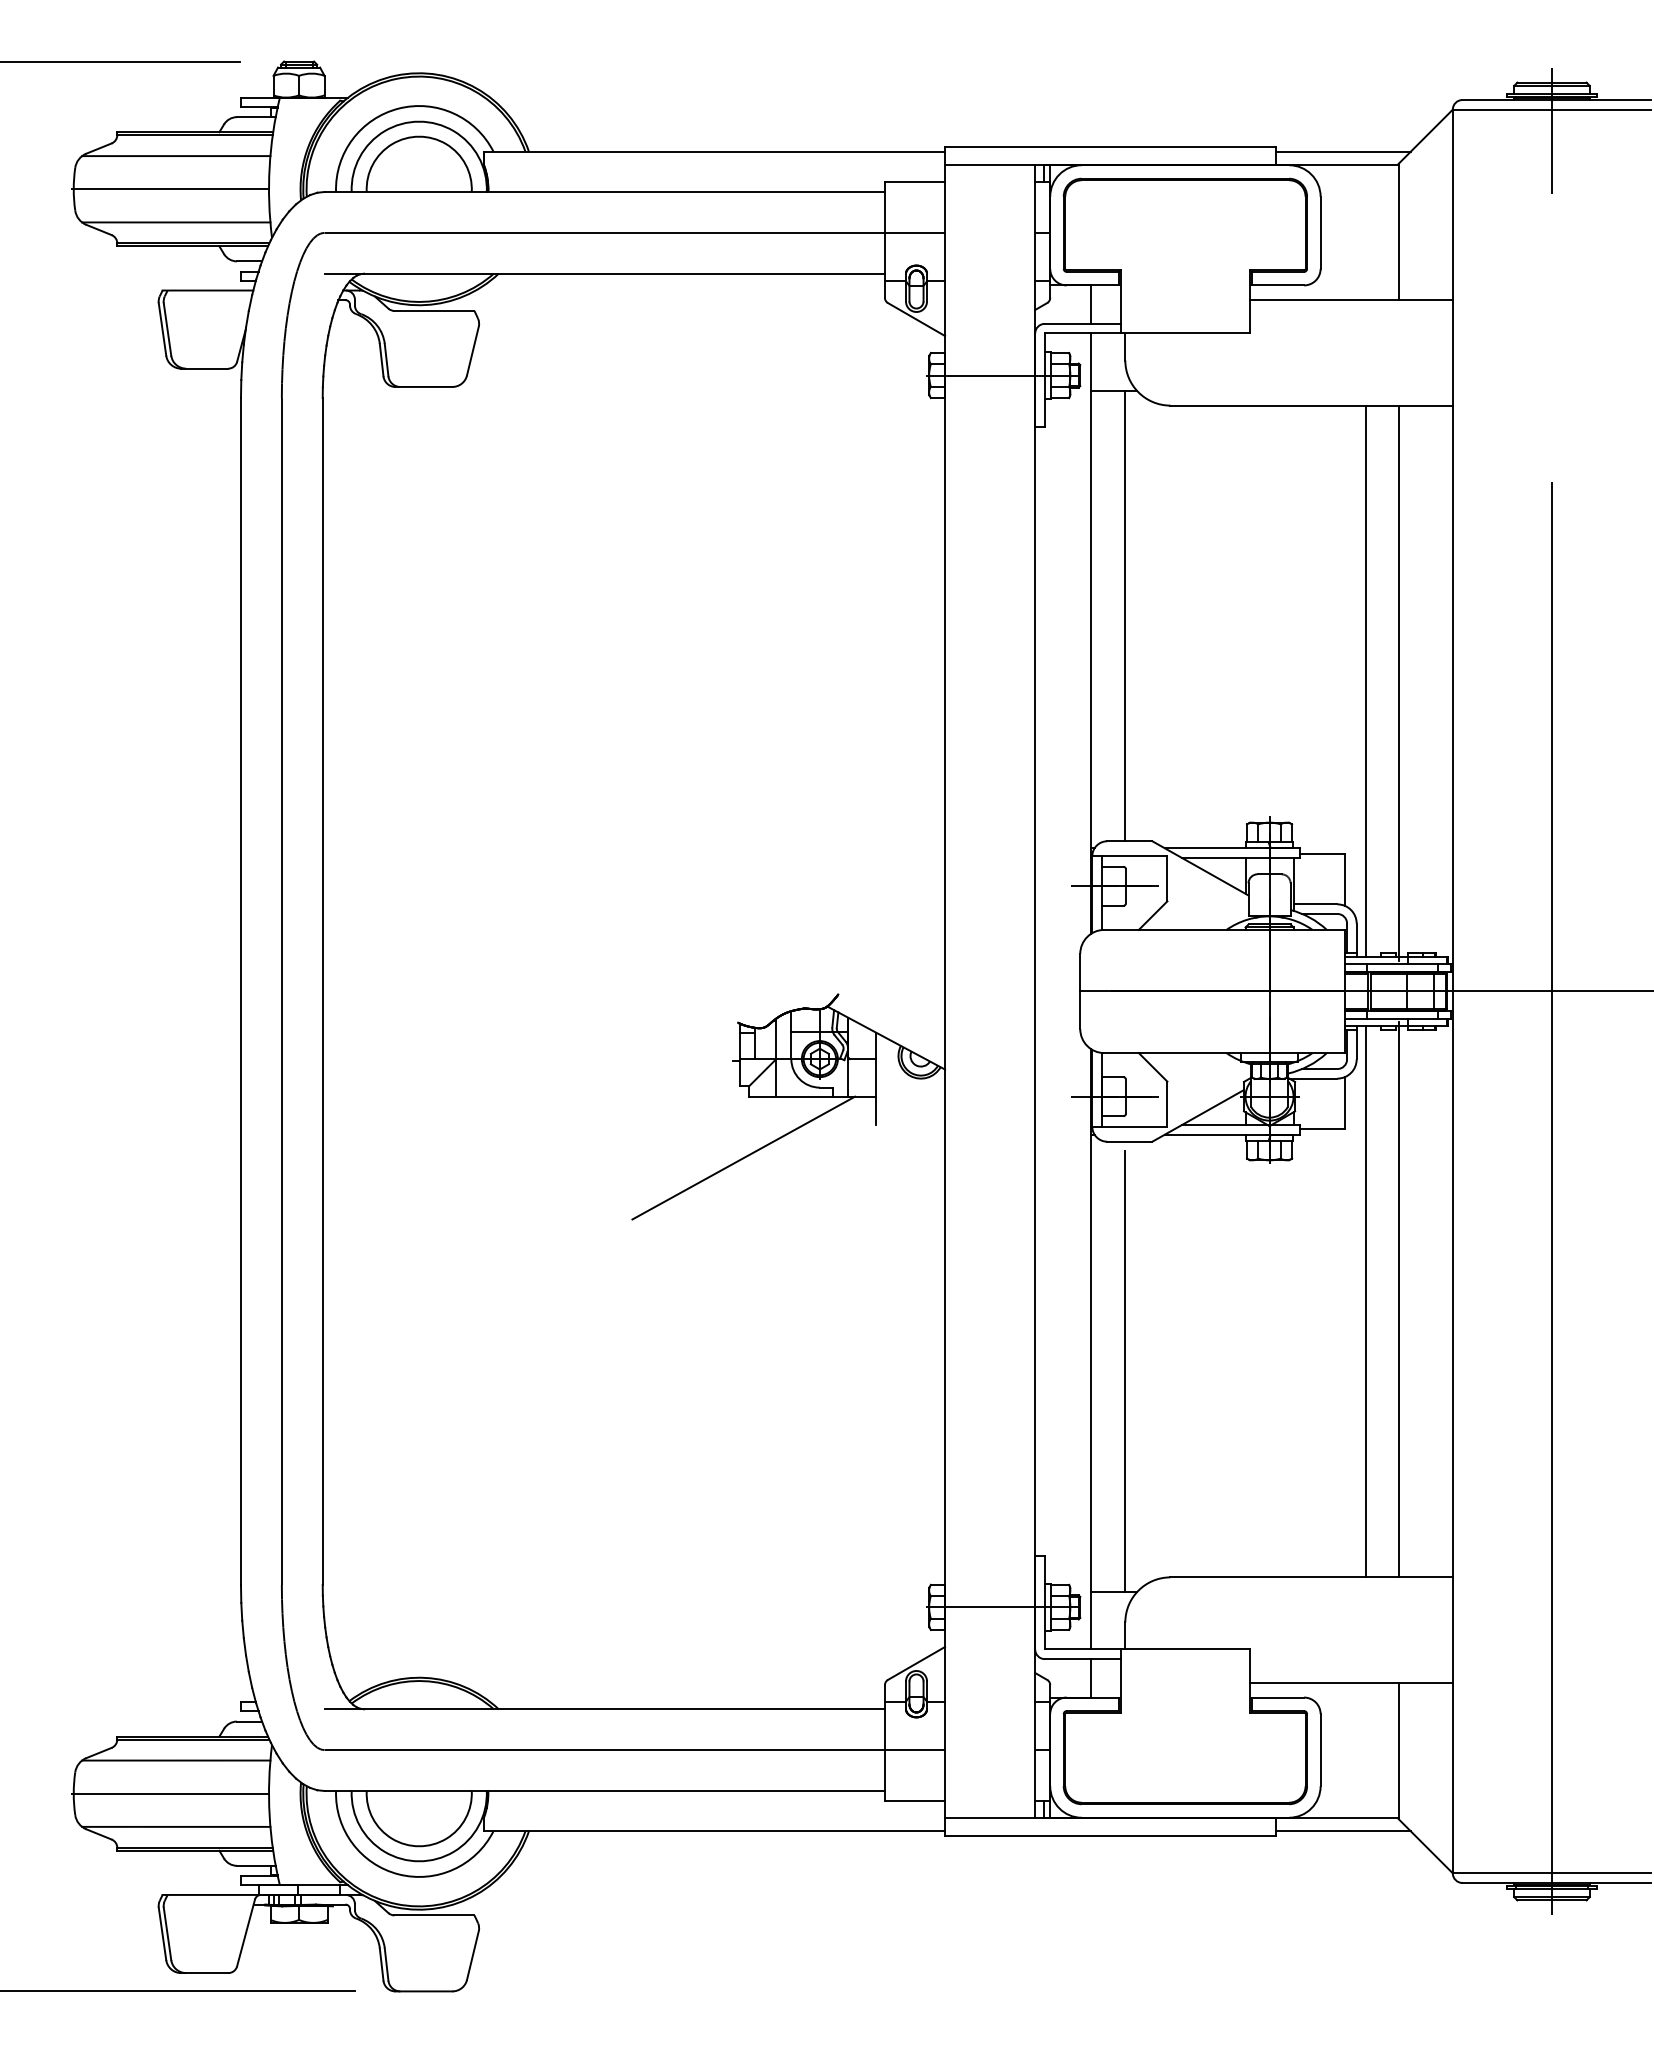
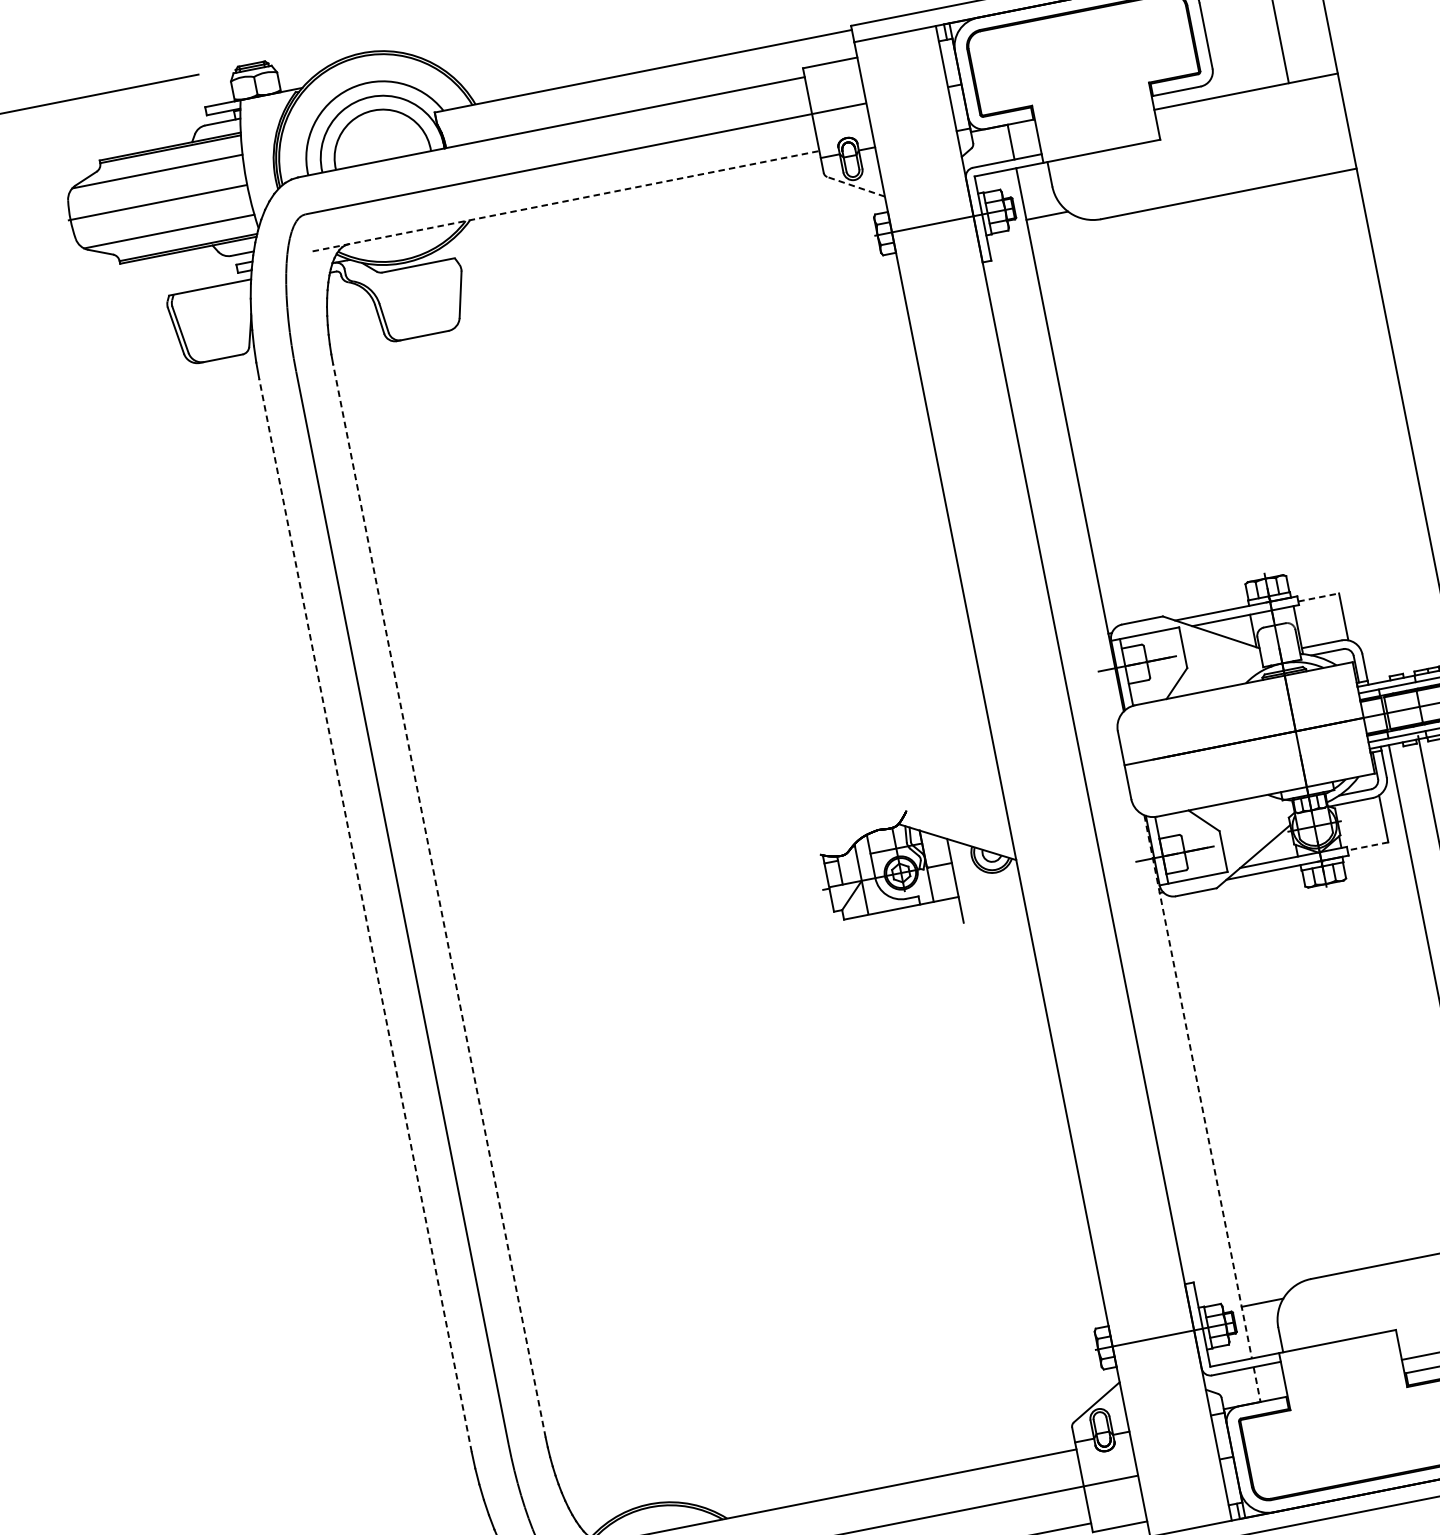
line: (605, 273) -> (566, 200), solid -> dashed
line: (916, 319) -> (856, 186), solid -> dashed
line: (1125, 615) -> (1098, 417), removed
line: (1365, 681) -> (1327, 433), removed
line: (1398, 682) -> (1357, 428), removed
line: (1322, 853) -> (1318, 597), solid -> dashed
line: (240, 991) -> (365, 915), solid -> dashed
line: (322, 991) -> (439, 900), solid -> dashed
line: (1322, 1129) -> (1368, 846), solid -> dashed
line: (743, 1157) -> (849, 975), removed
line: (1090, 1349) -> (1197, 1087), solid -> dashed
line: (1125, 1371) -> (1233, 1100), removed
line: (1090, 1678) -> (1256, 1384), solid -> dashed

